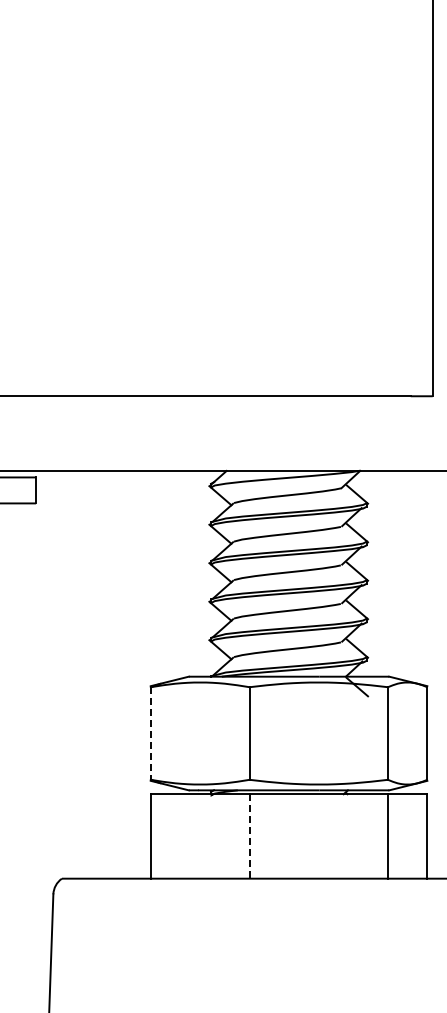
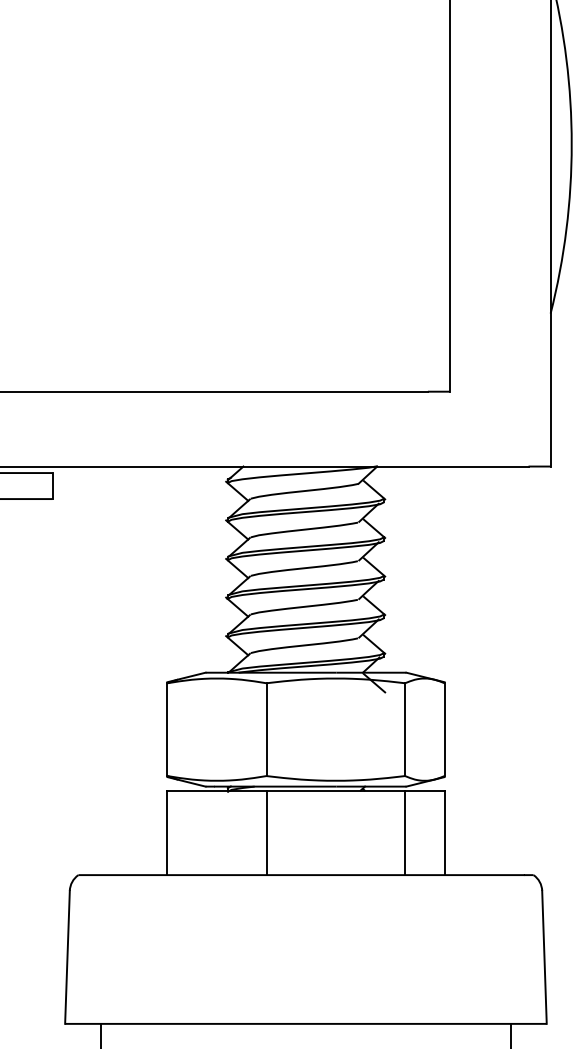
line: (150, 734) -> (167, 730), dashed -> solid
line: (249, 837) -> (266, 833), dashed -> solid

